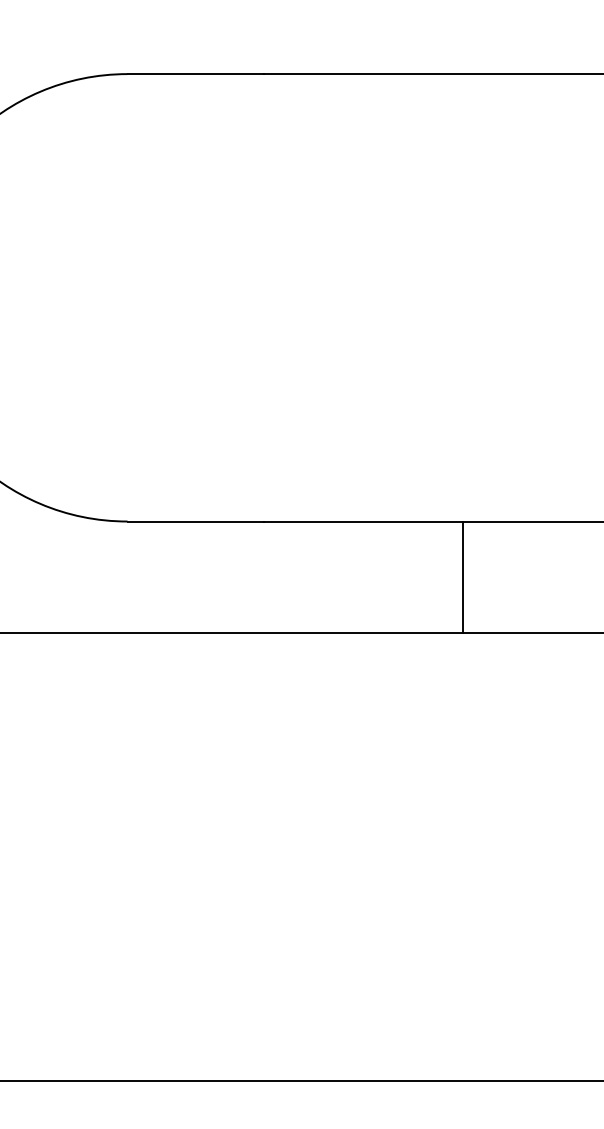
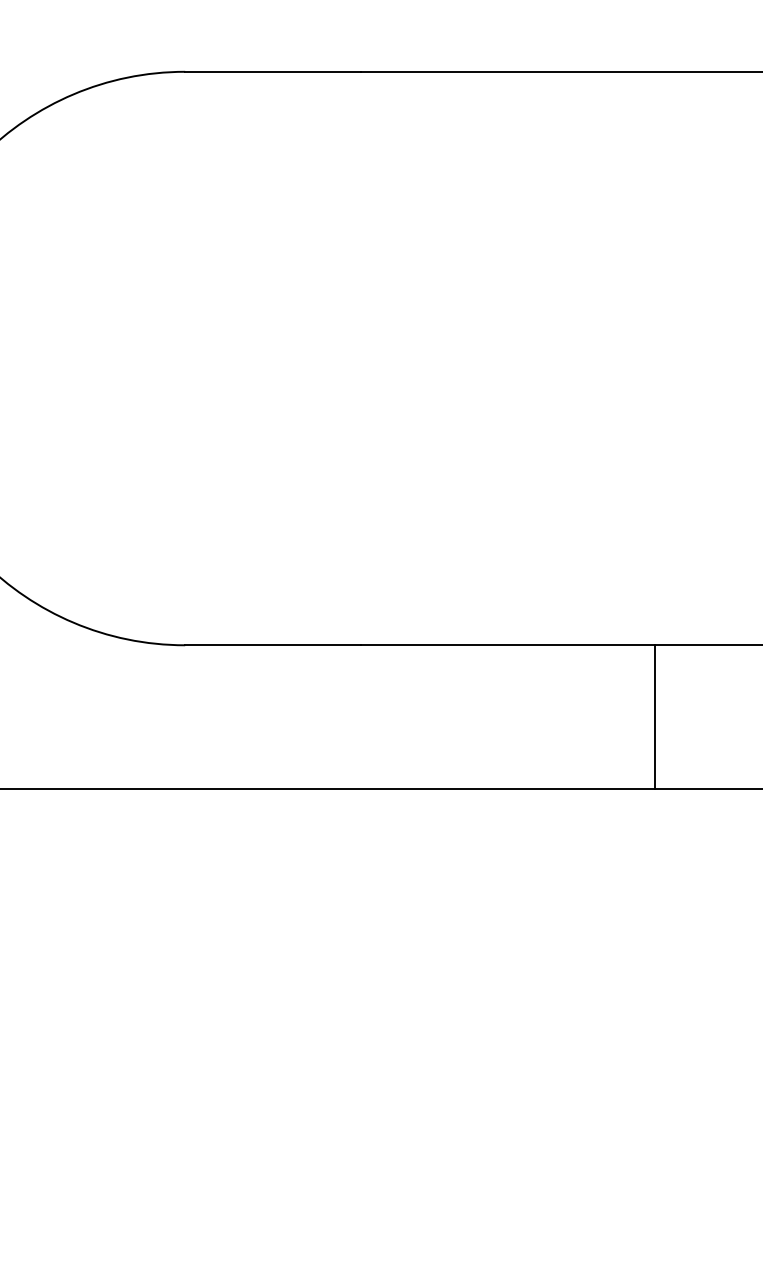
line: (463, 577) -> (655, 717), moved

